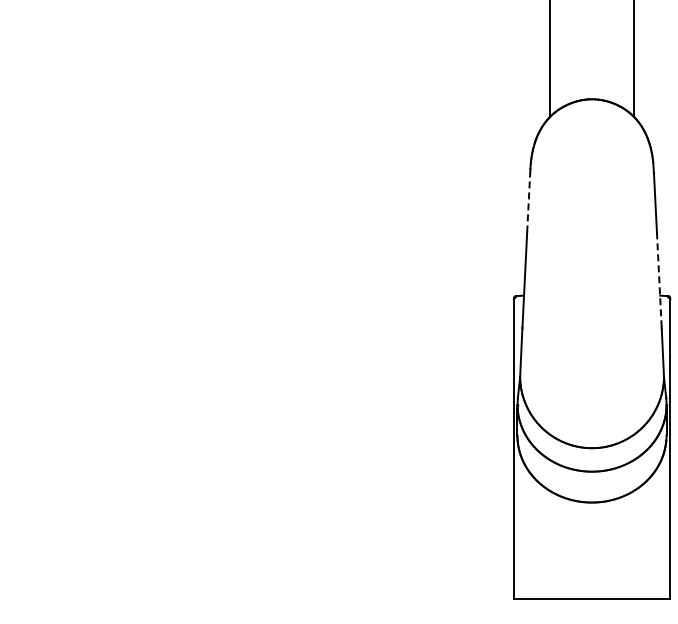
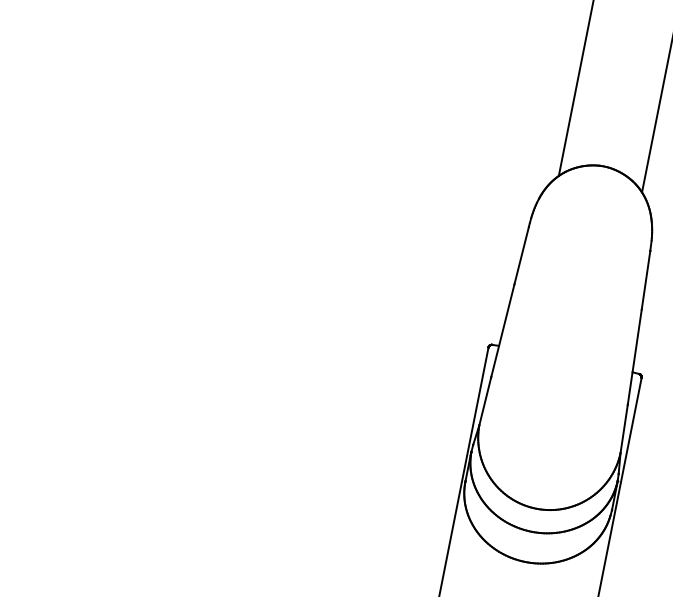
line: (528, 202) -> (521, 255), dashed -> solid
line: (659, 279) -> (635, 356), dashed -> solid

